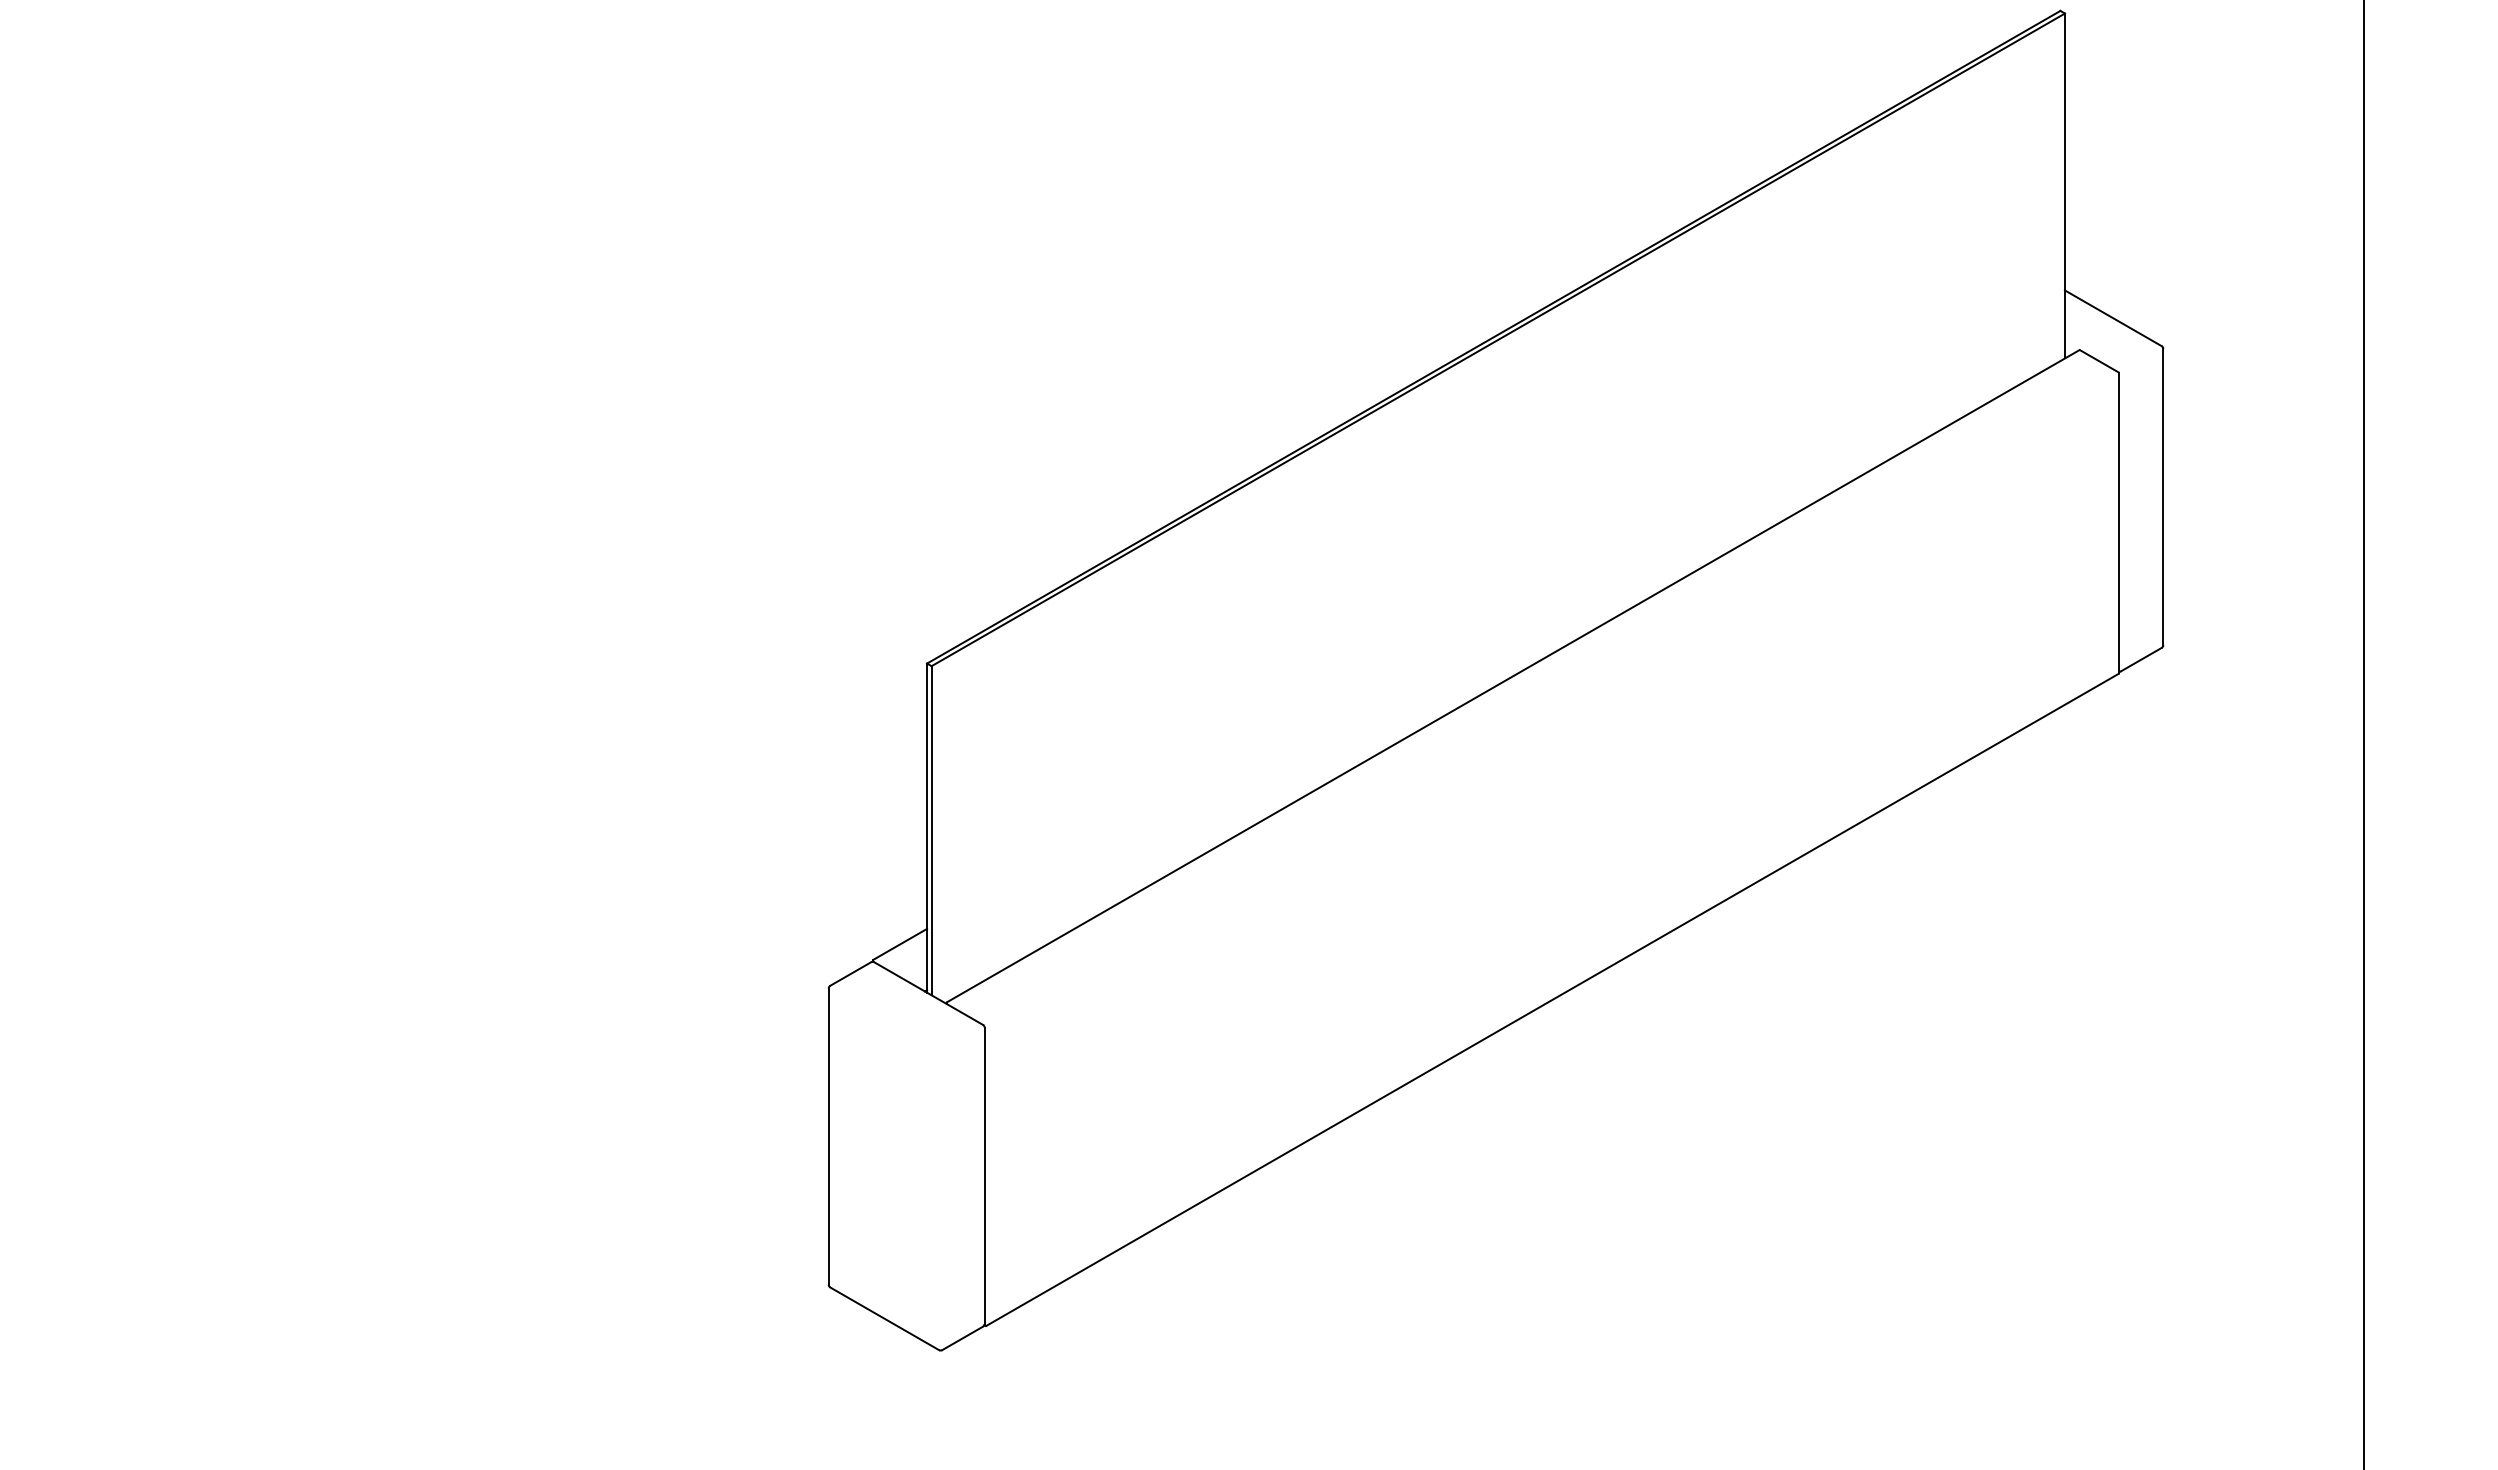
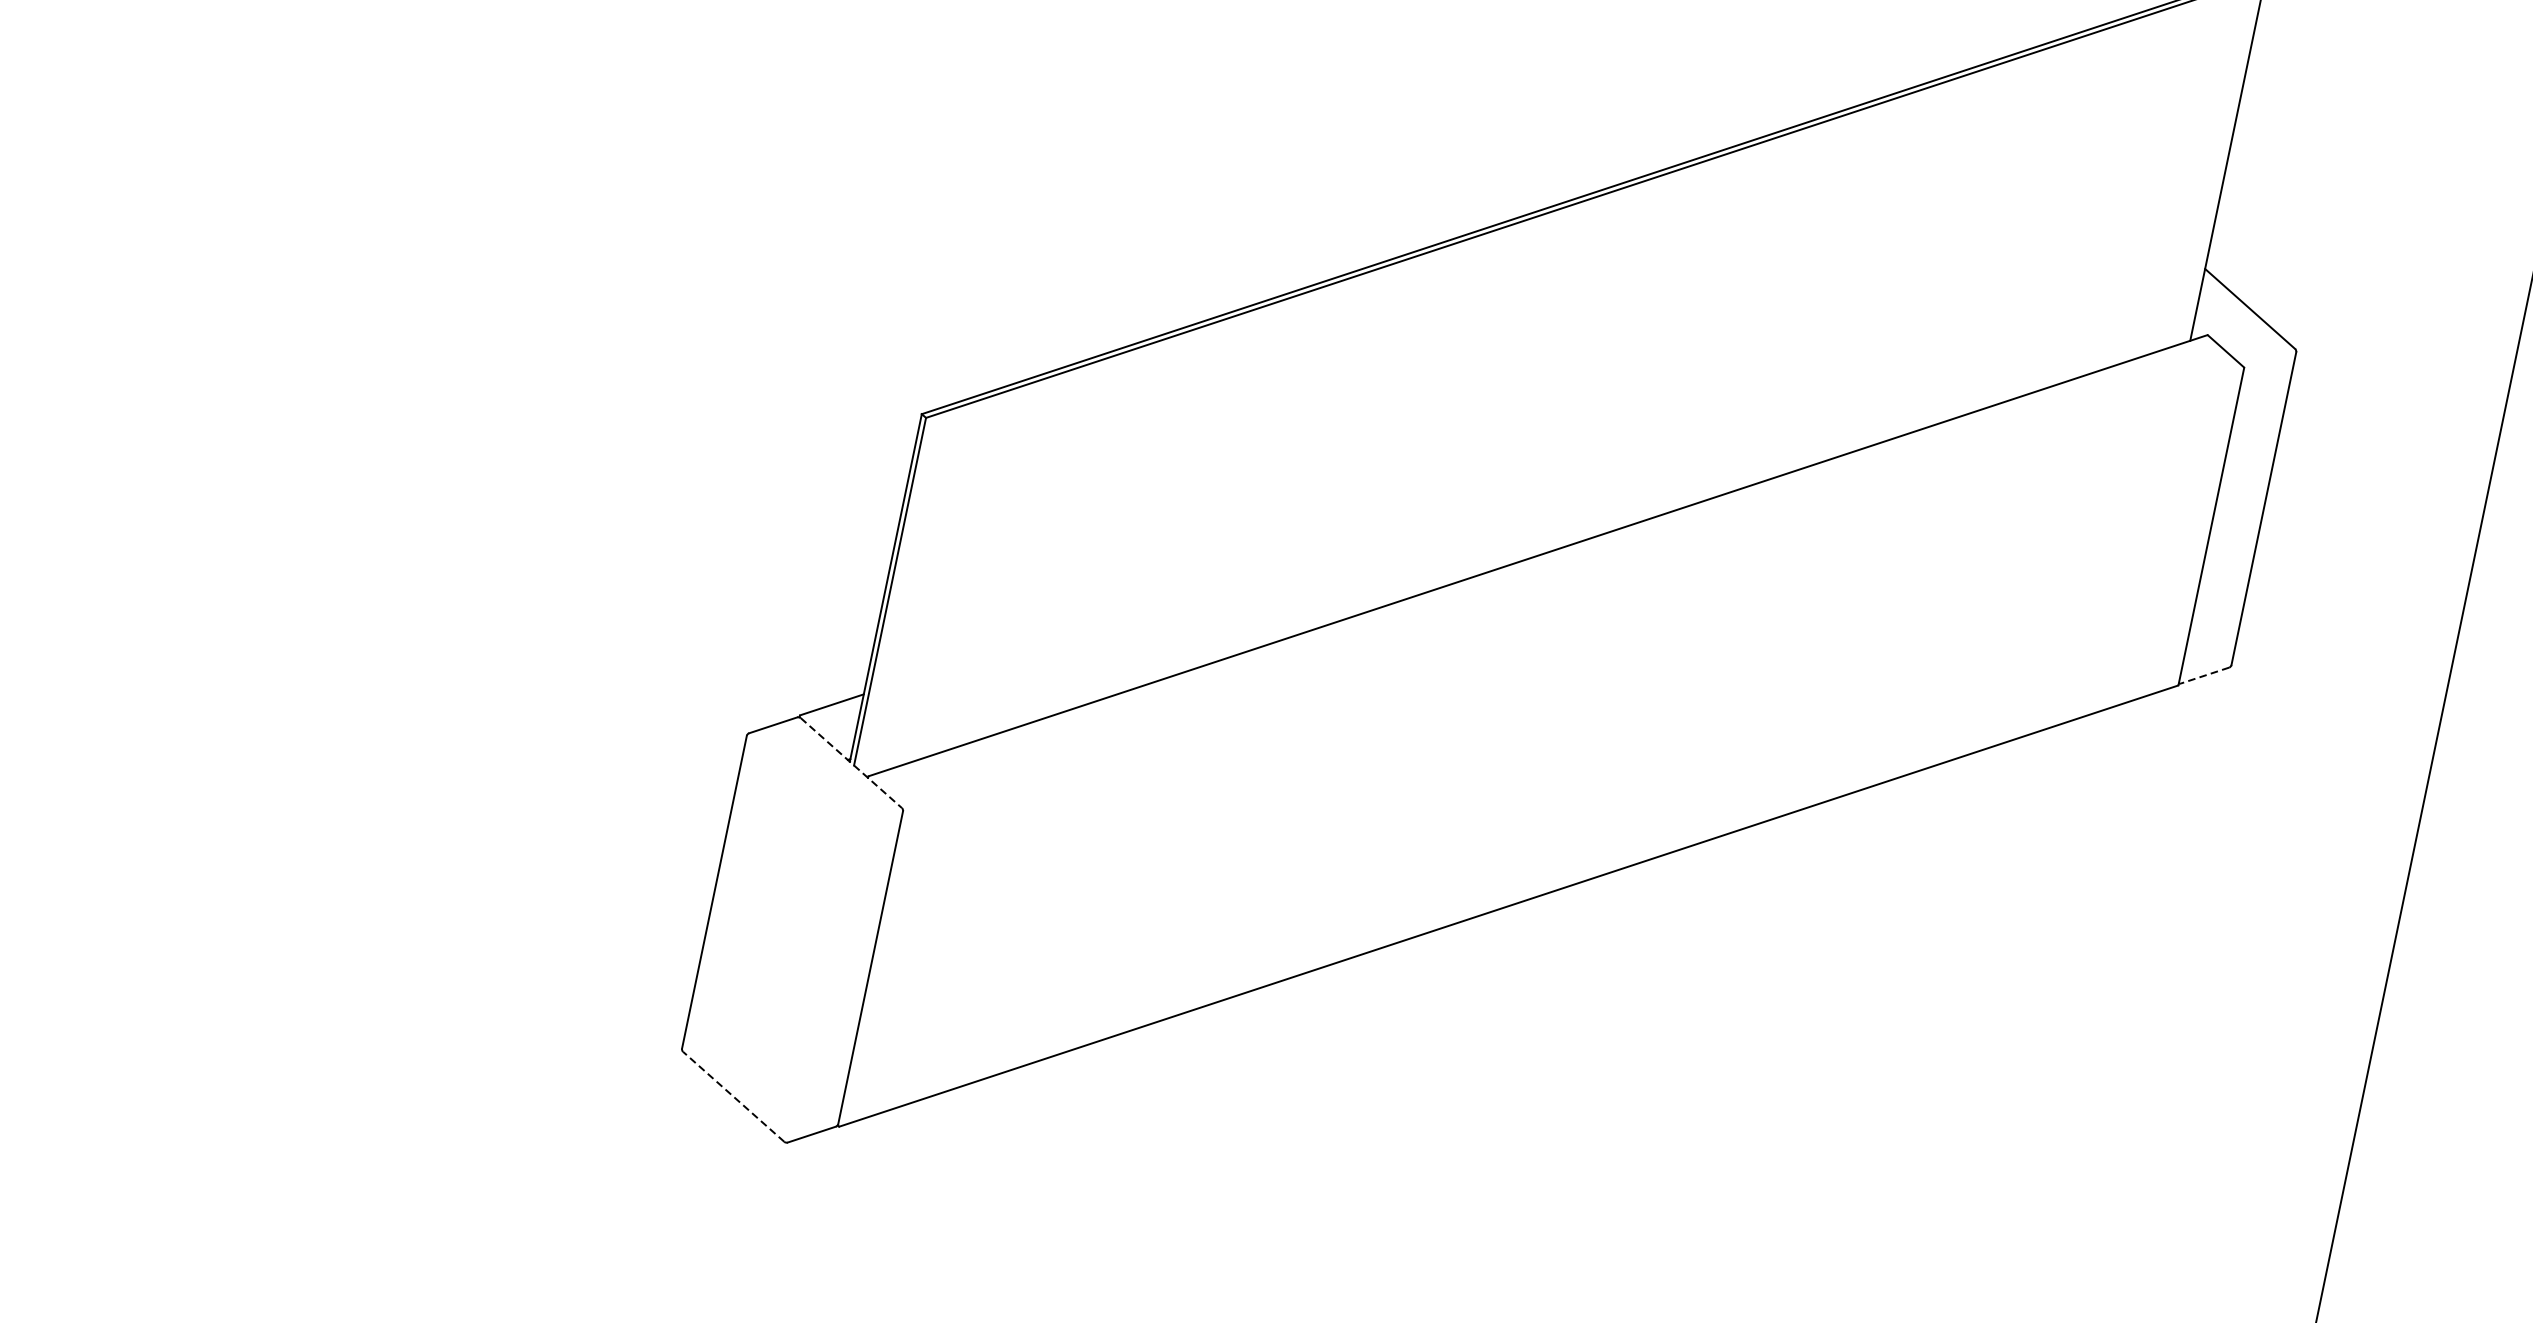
line: (2141, 659) -> (2205, 675), solid -> dashed
line: (928, 993) -> (851, 762), solid -> dashed
line: (884, 1318) -> (733, 1096), solid -> dashed

